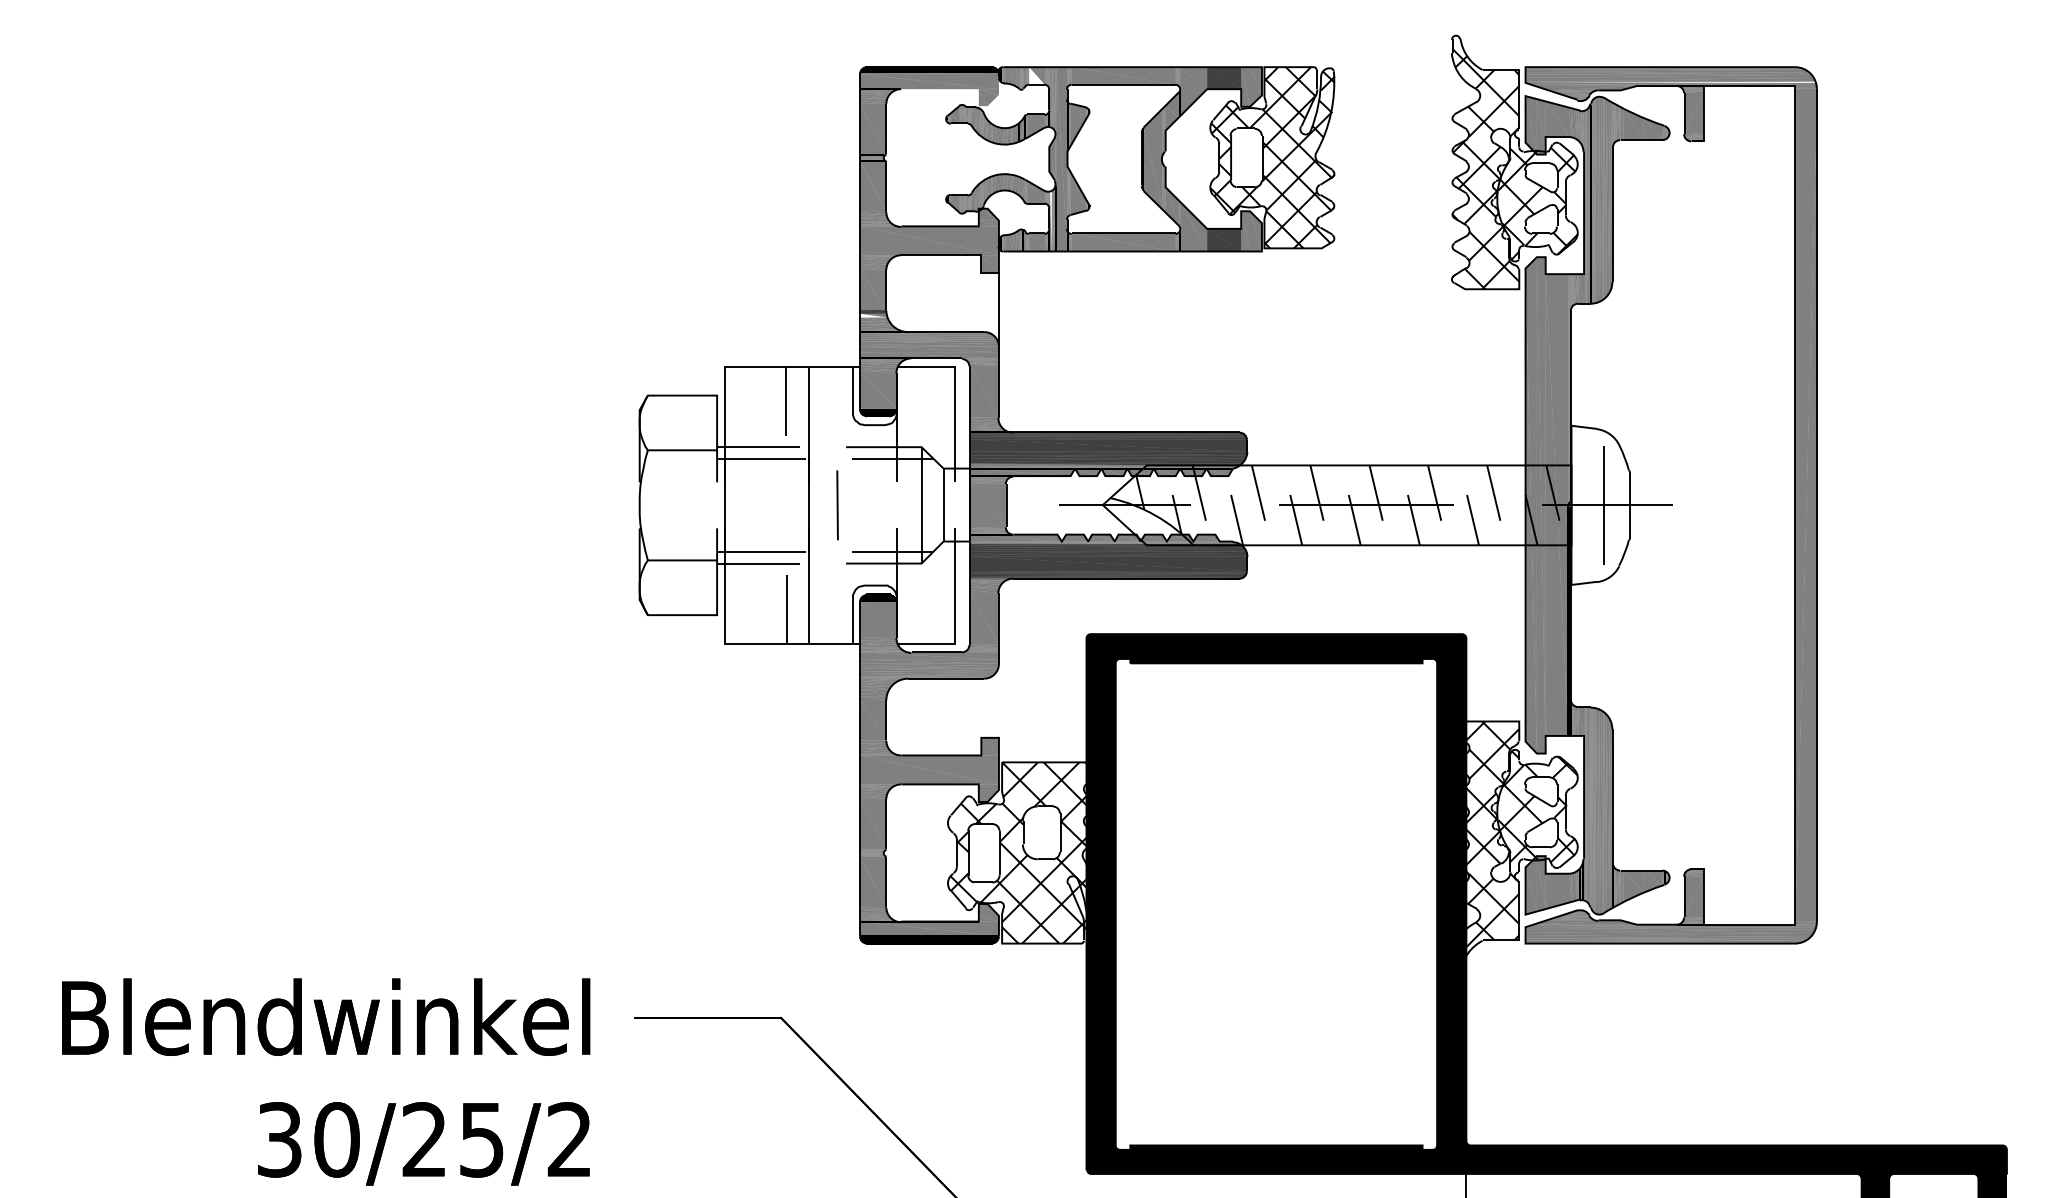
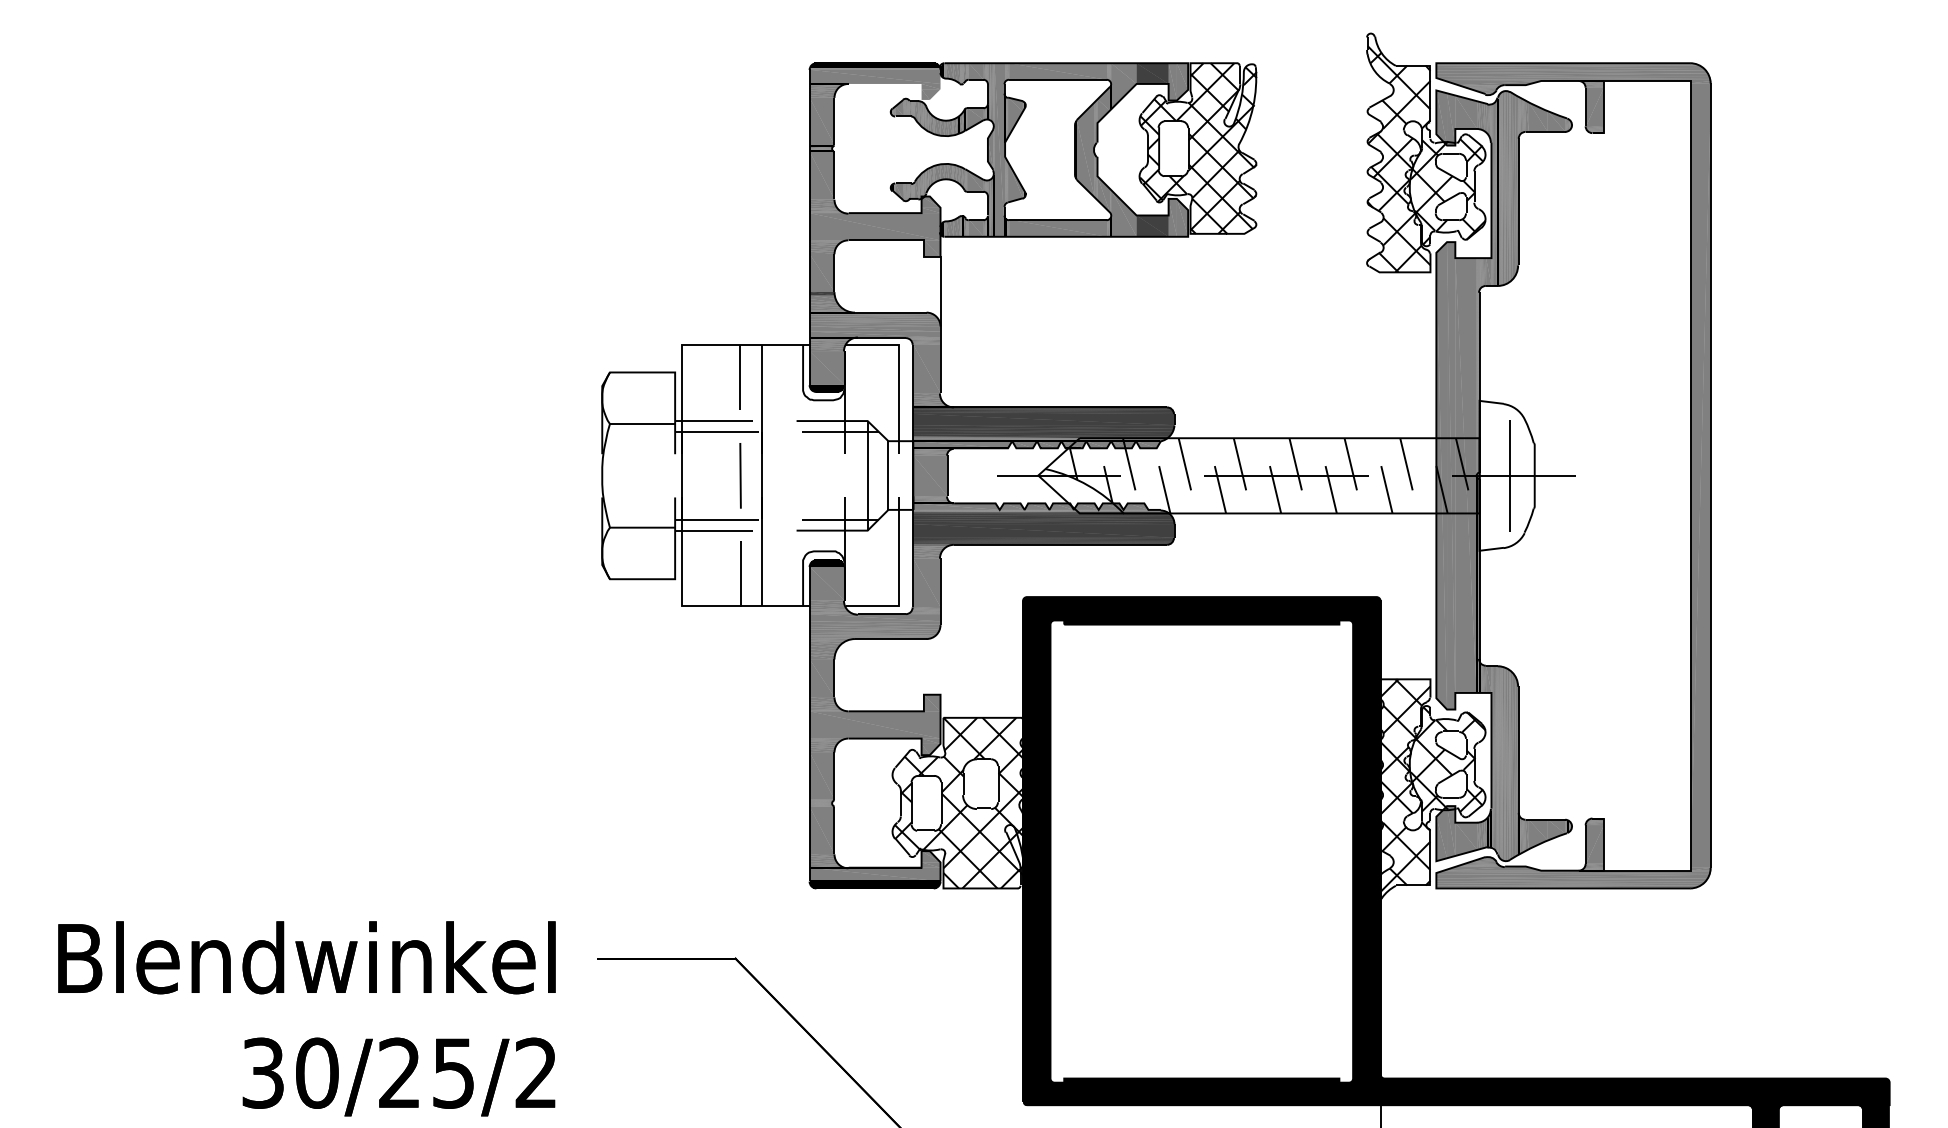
fill: (1036, 75) -> (975, 71), added
fill: (1670, 81) -> (1572, 76), added
fill: (1050, 221) -> (989, 208), added
fill: (873, 315) -> (822, 297), added
line: (837, 505) -> (740, 475), moved

